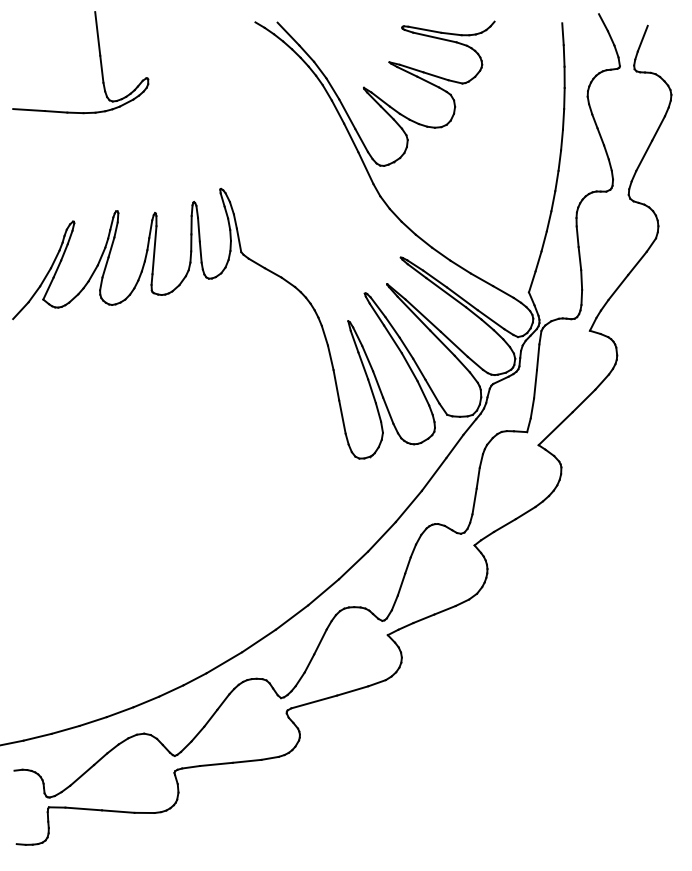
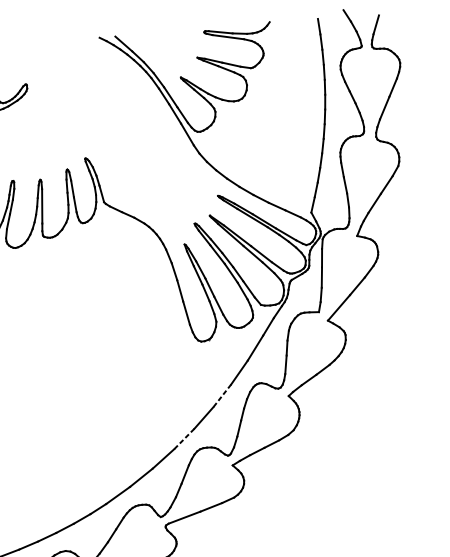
line: (381, 537) -> (222, 396), solid -> dashed
line: (323, 592) -> (184, 439), solid -> dashed

